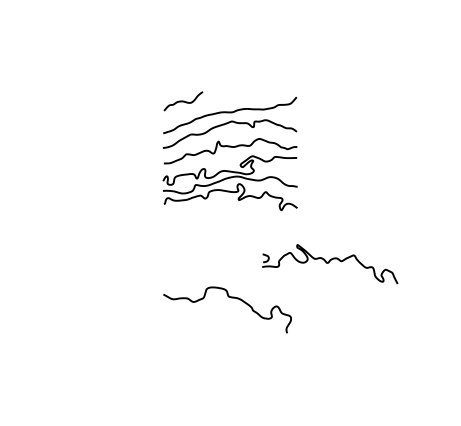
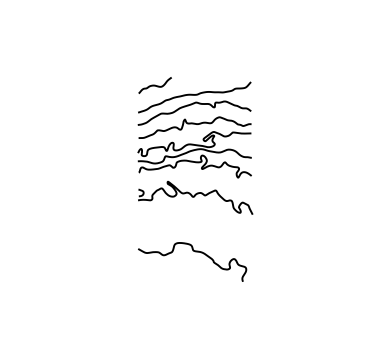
part: (330, 264) -> (195, 198), moved

